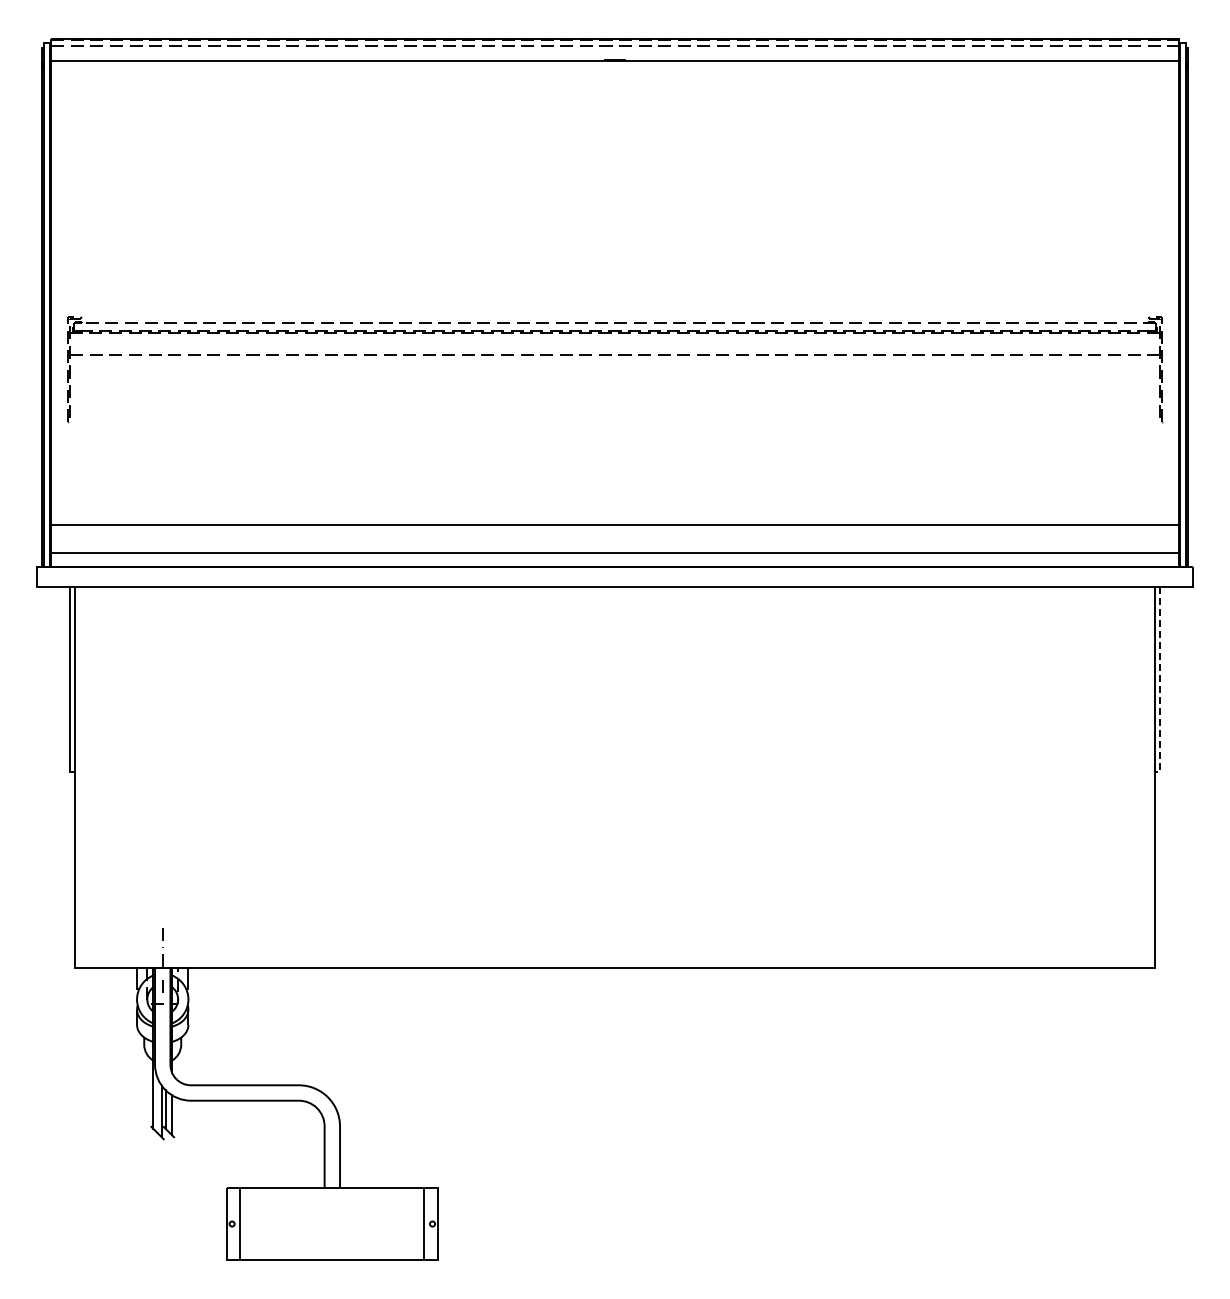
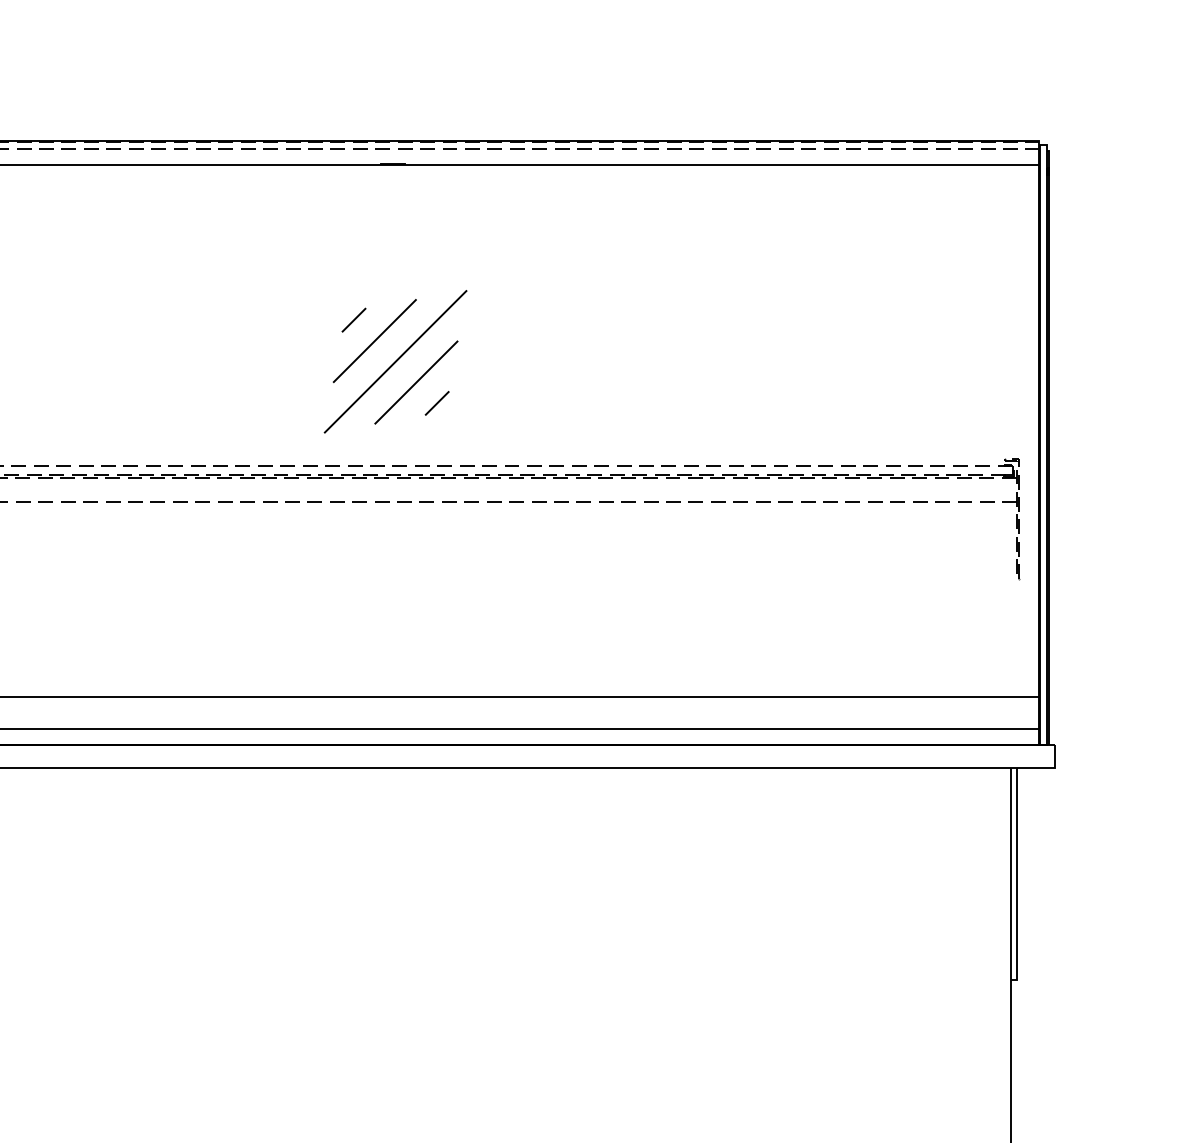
part: (617, 231) -> (395, 360), added
line: (1159, 683) -> (1016, 878), dashed -> solid

